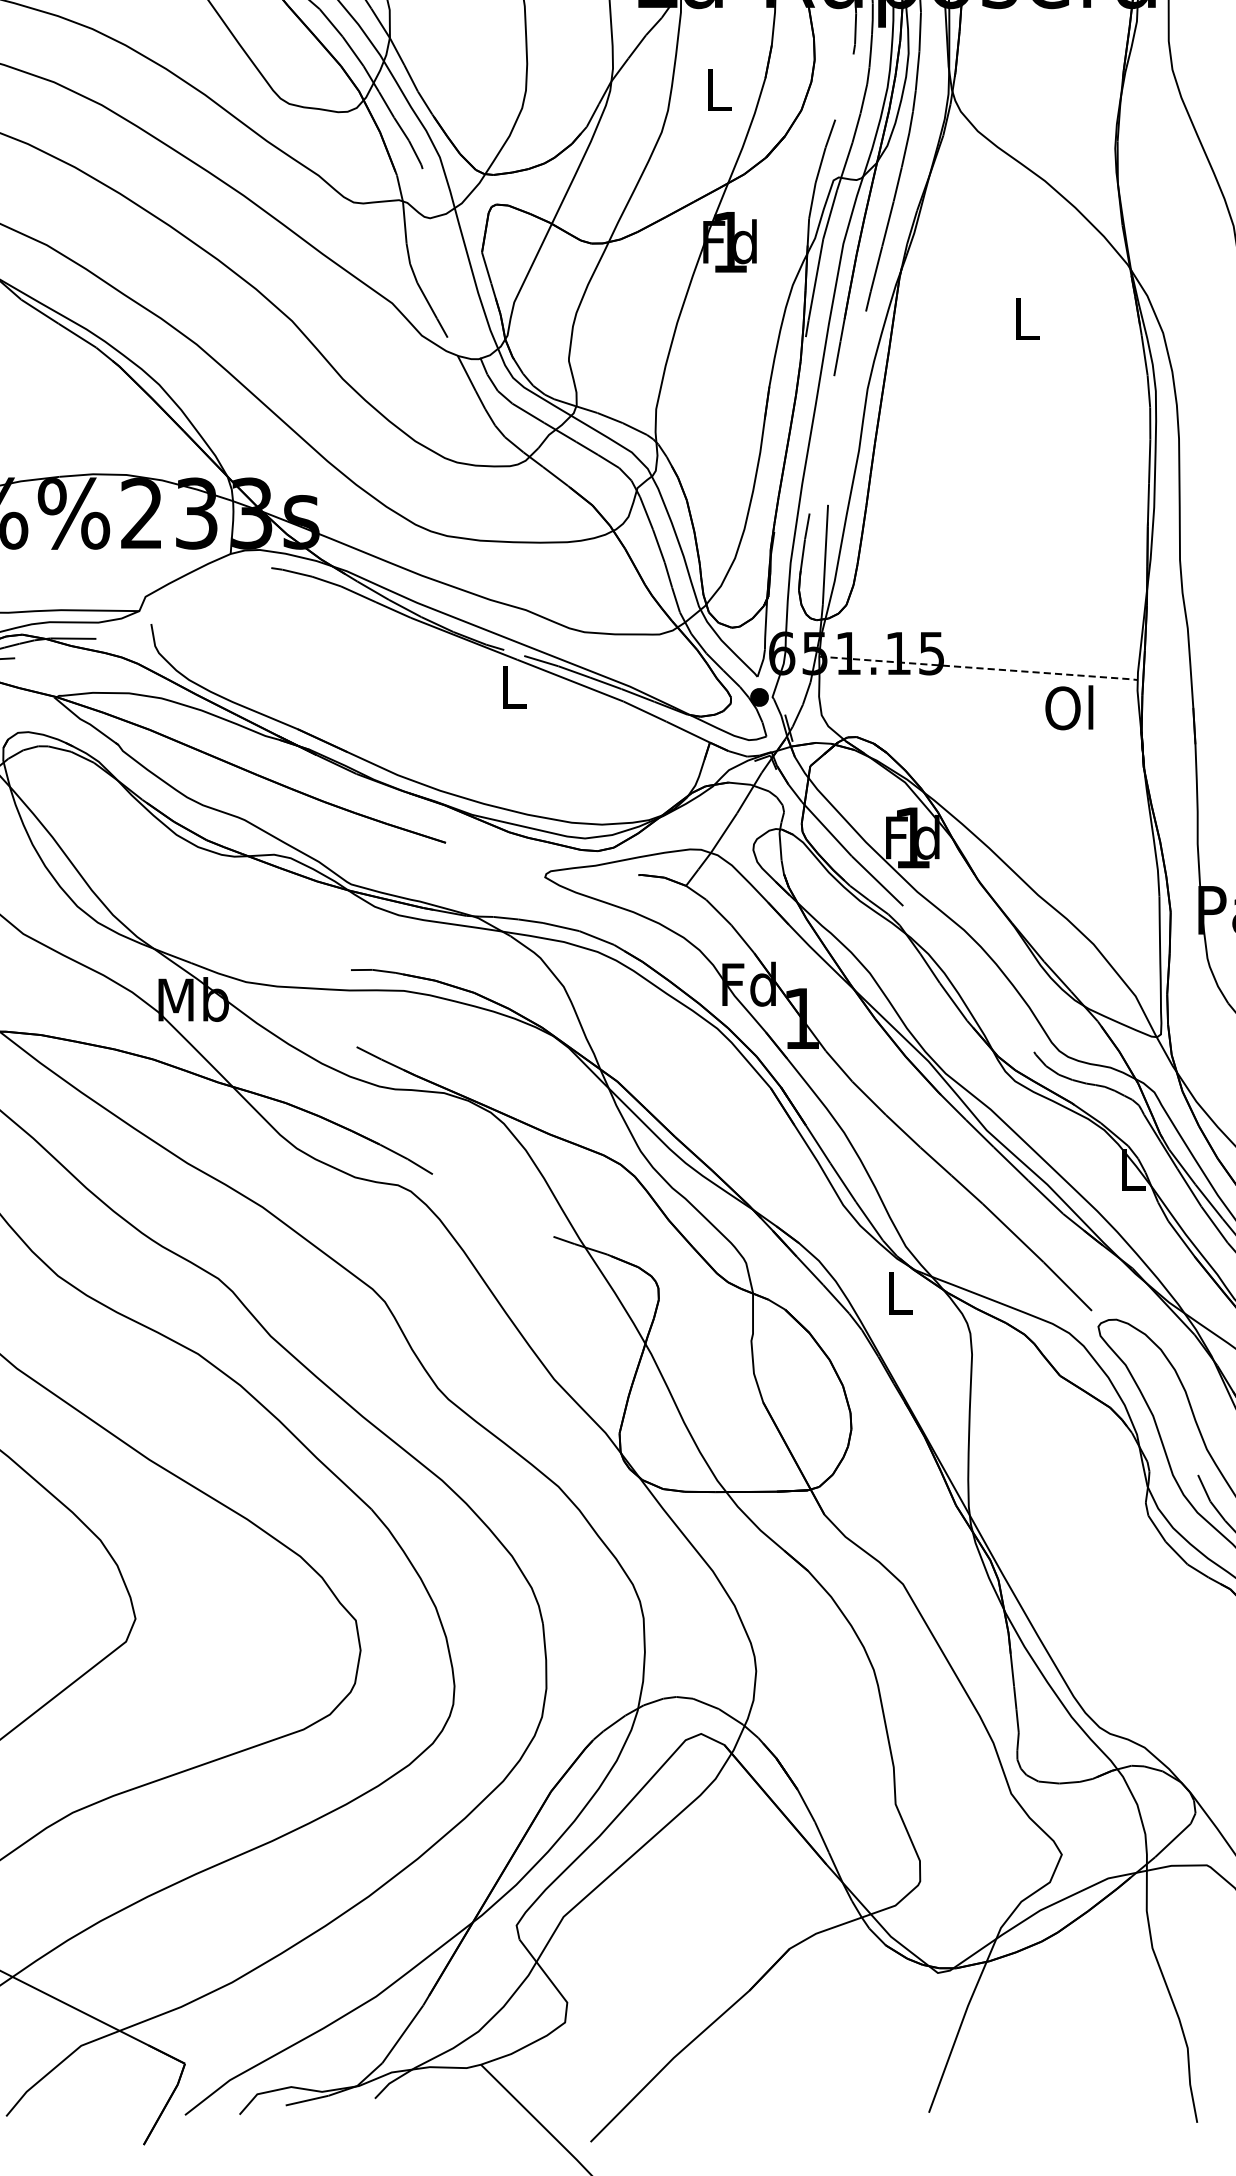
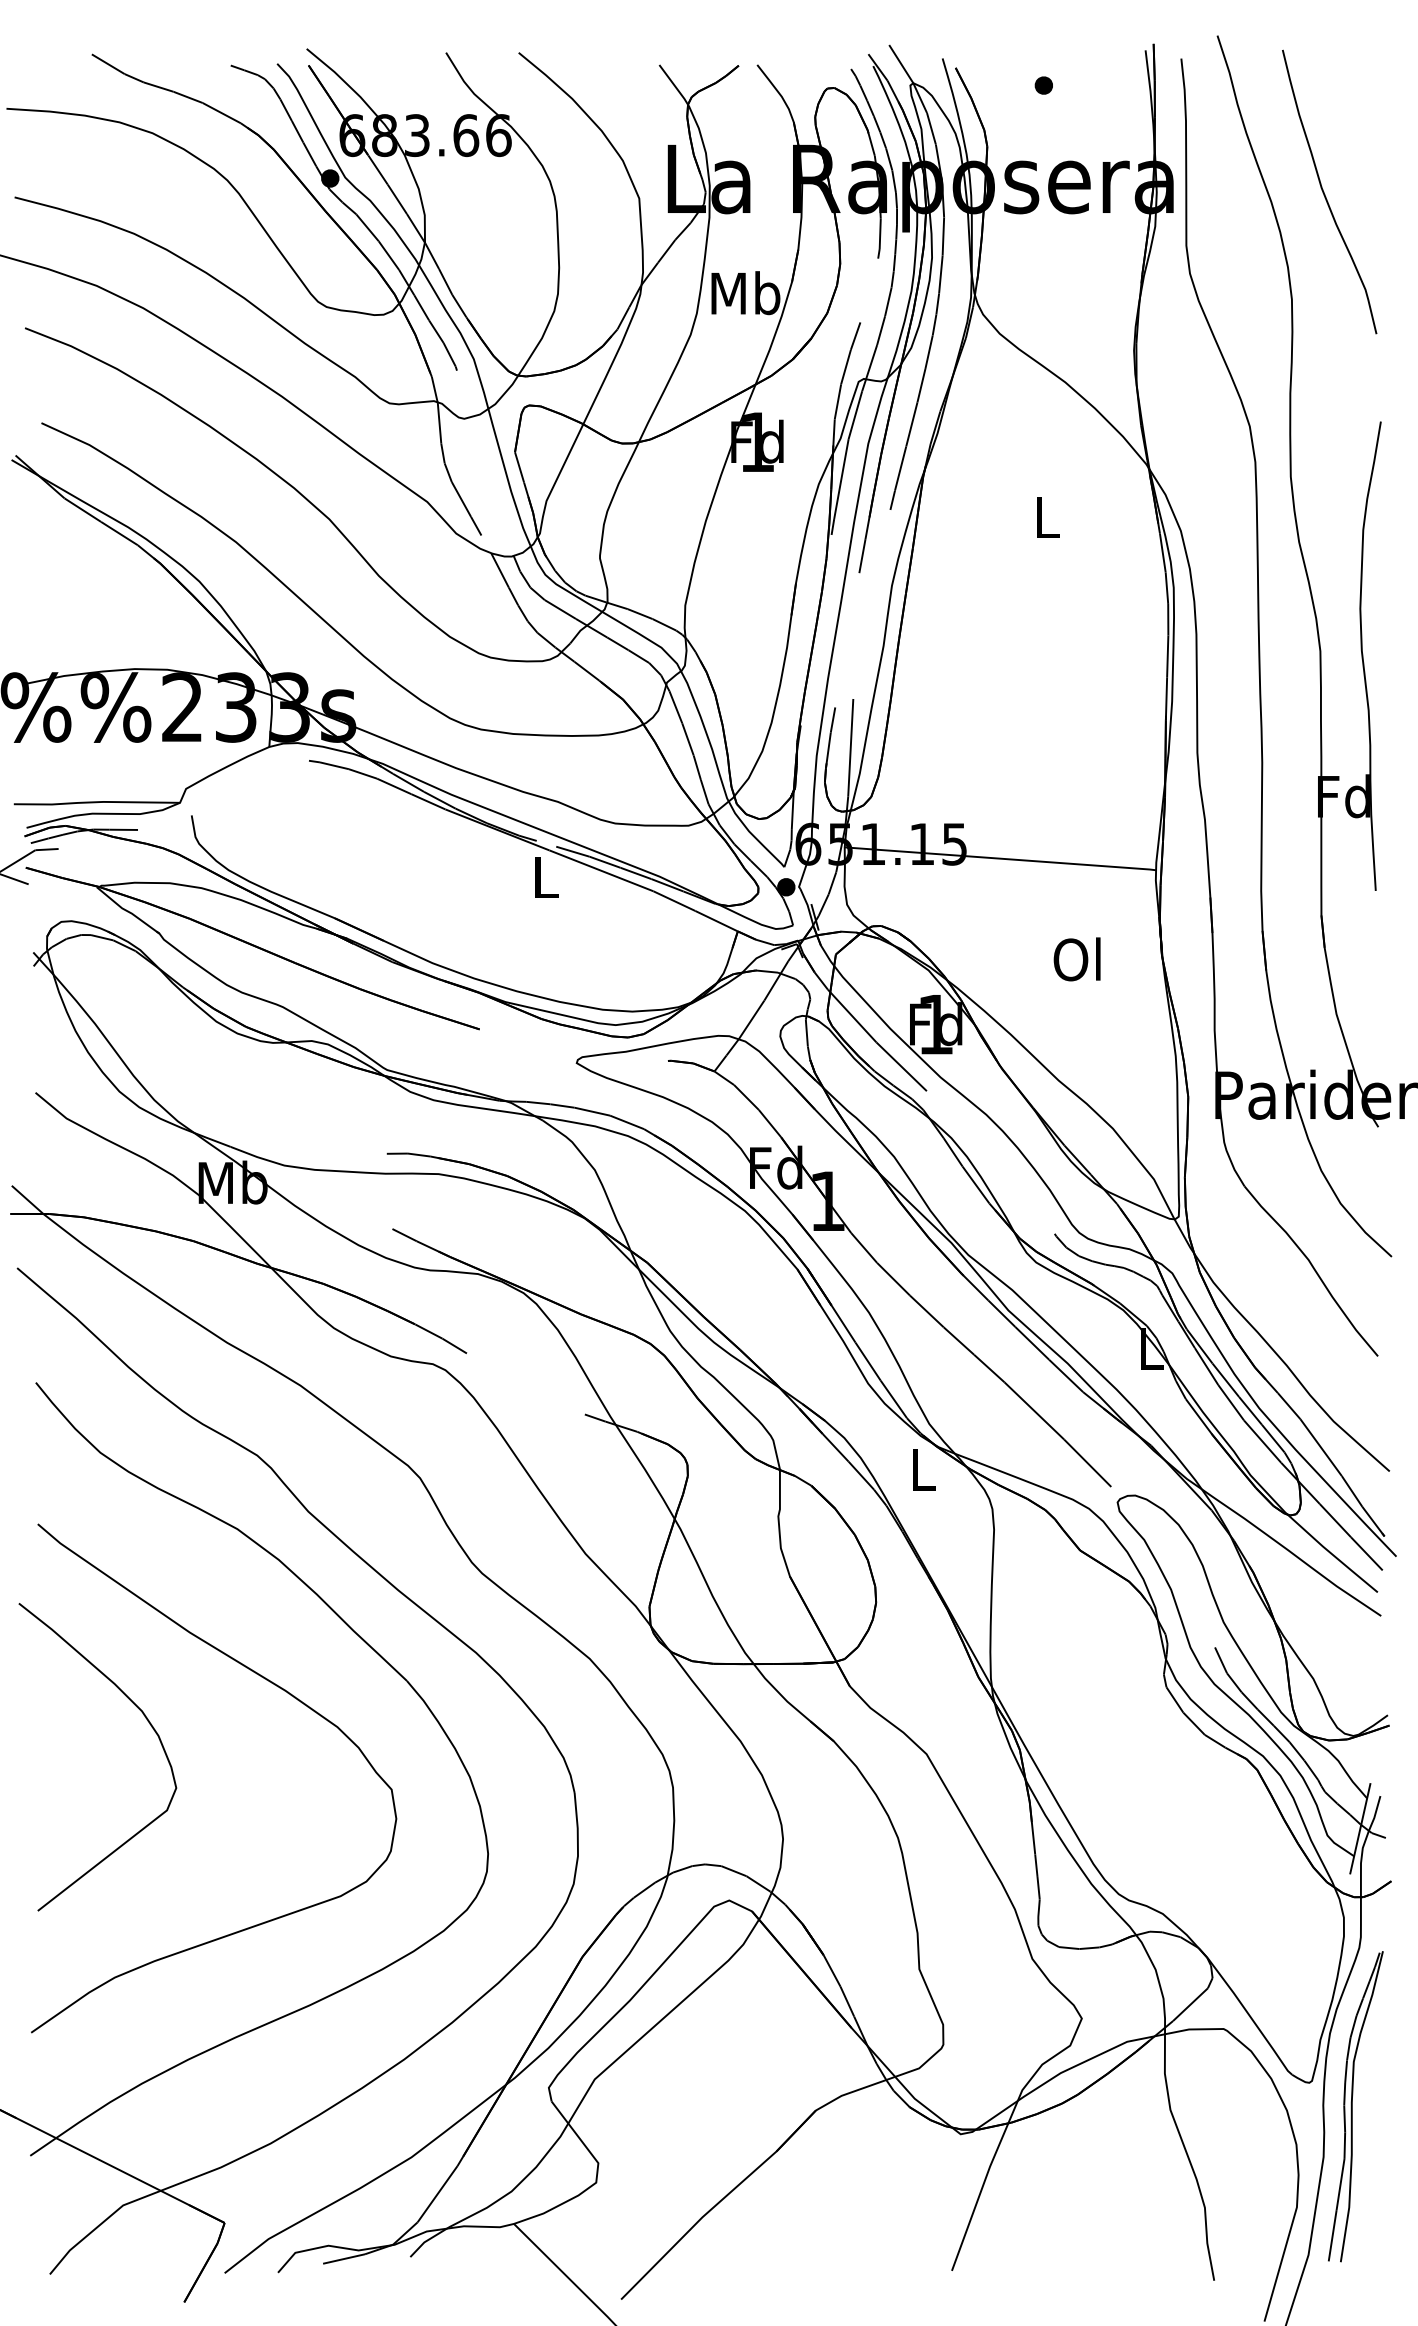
text: (717, 90) -> (745, 293), L -> Mb
line: (979, 668) -> (1001, 858), dashed -> solid
text: (1068, 707) -> (1076, 959), moved

